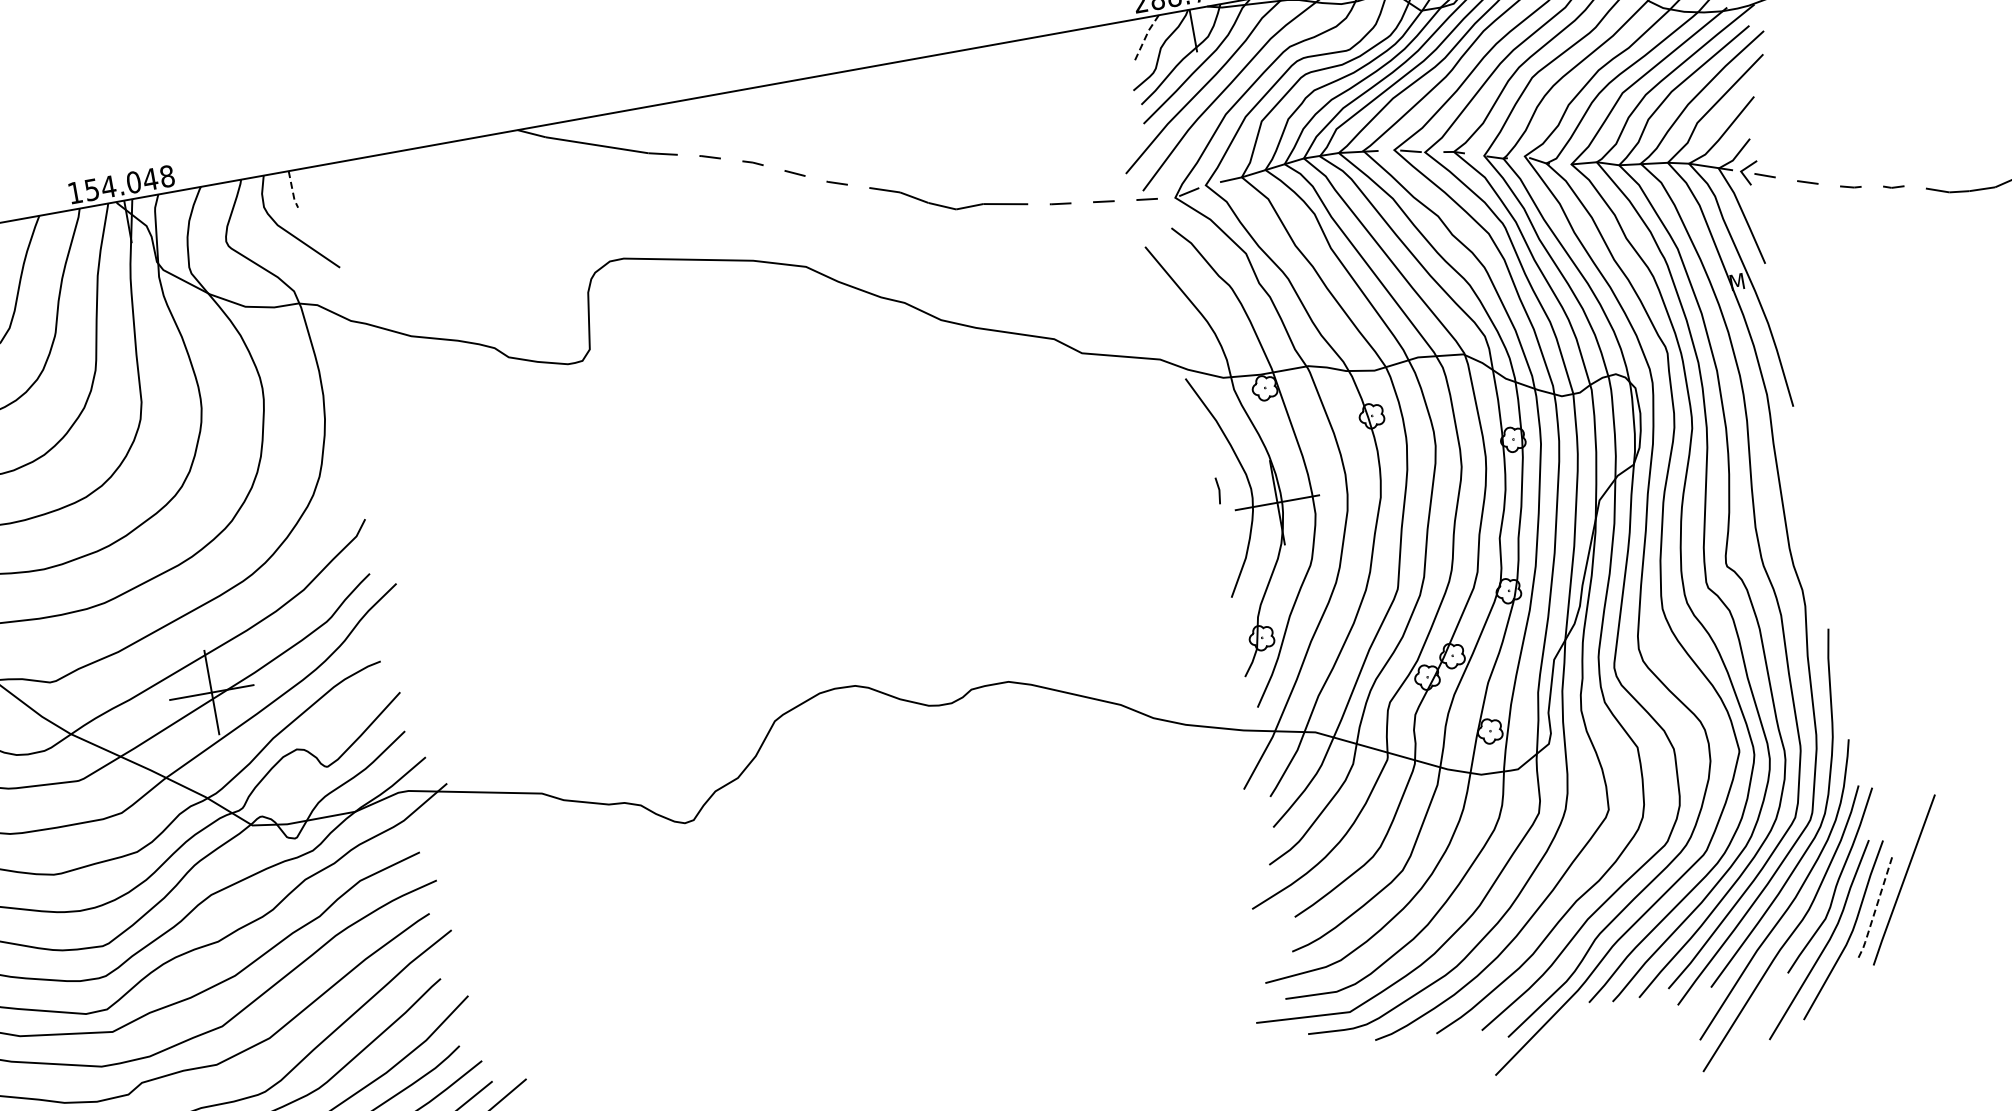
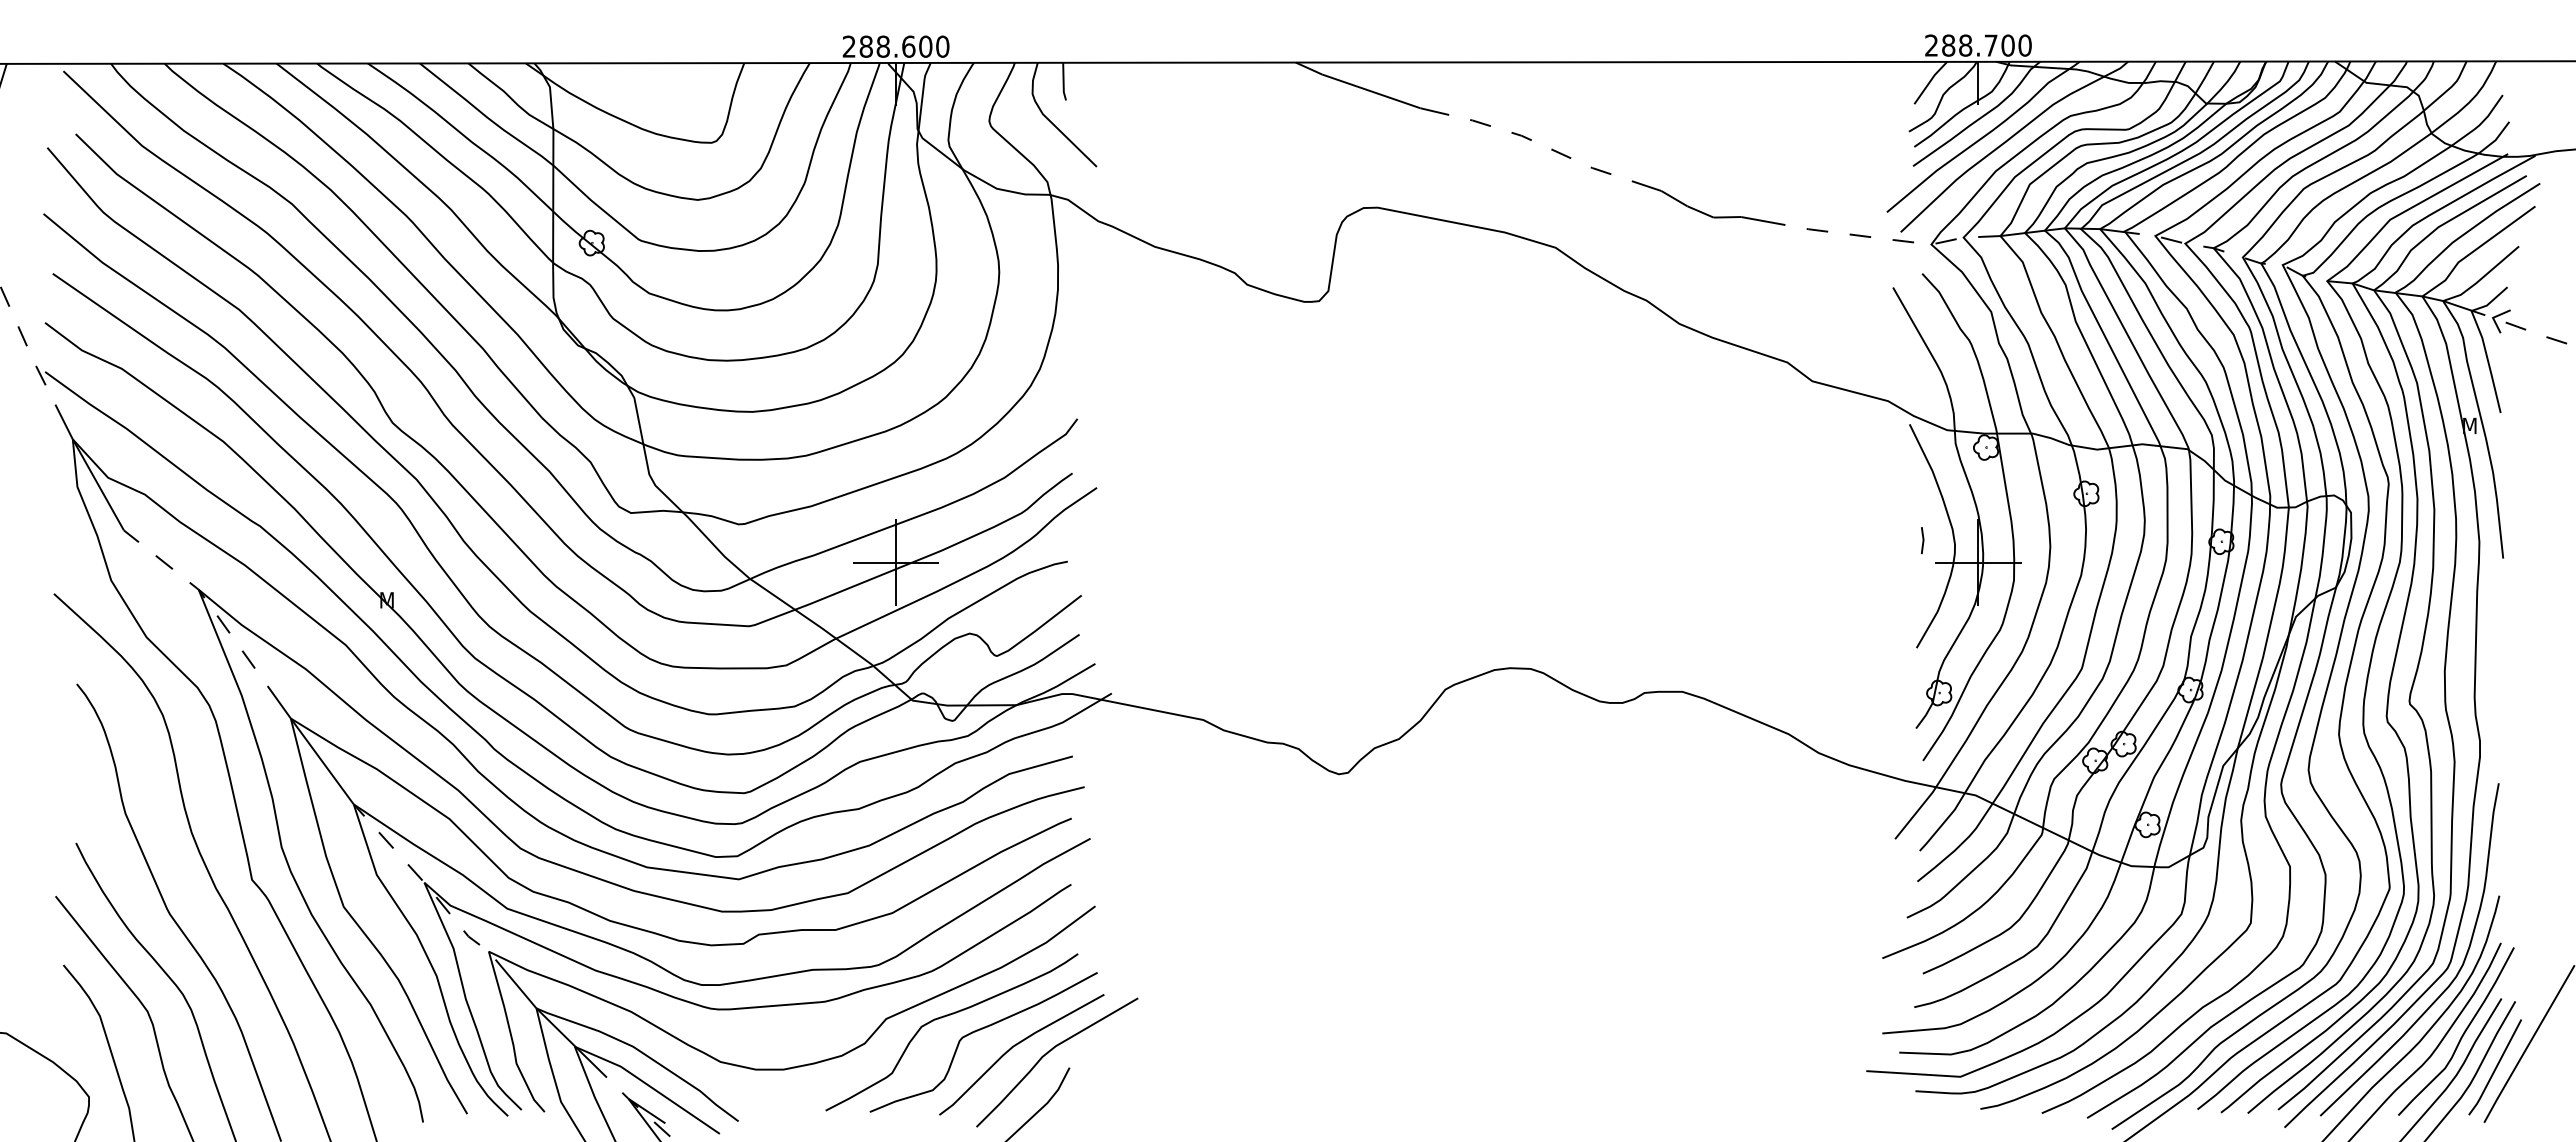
line: (1145, 38) -> (1929, 82), dashed -> solid
text: (120, 184) -> (895, 46), 154.048 -> 288.600
line: (292, 190) -> (1063, 82), dashed -> solid
line: (1875, 911) -> (2495, 1069), dashed -> solid

